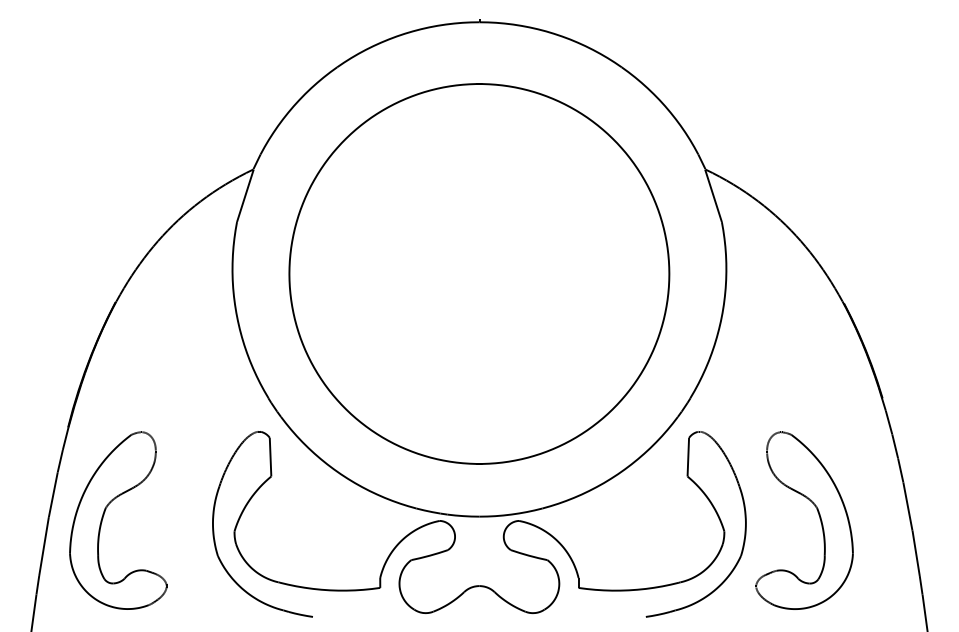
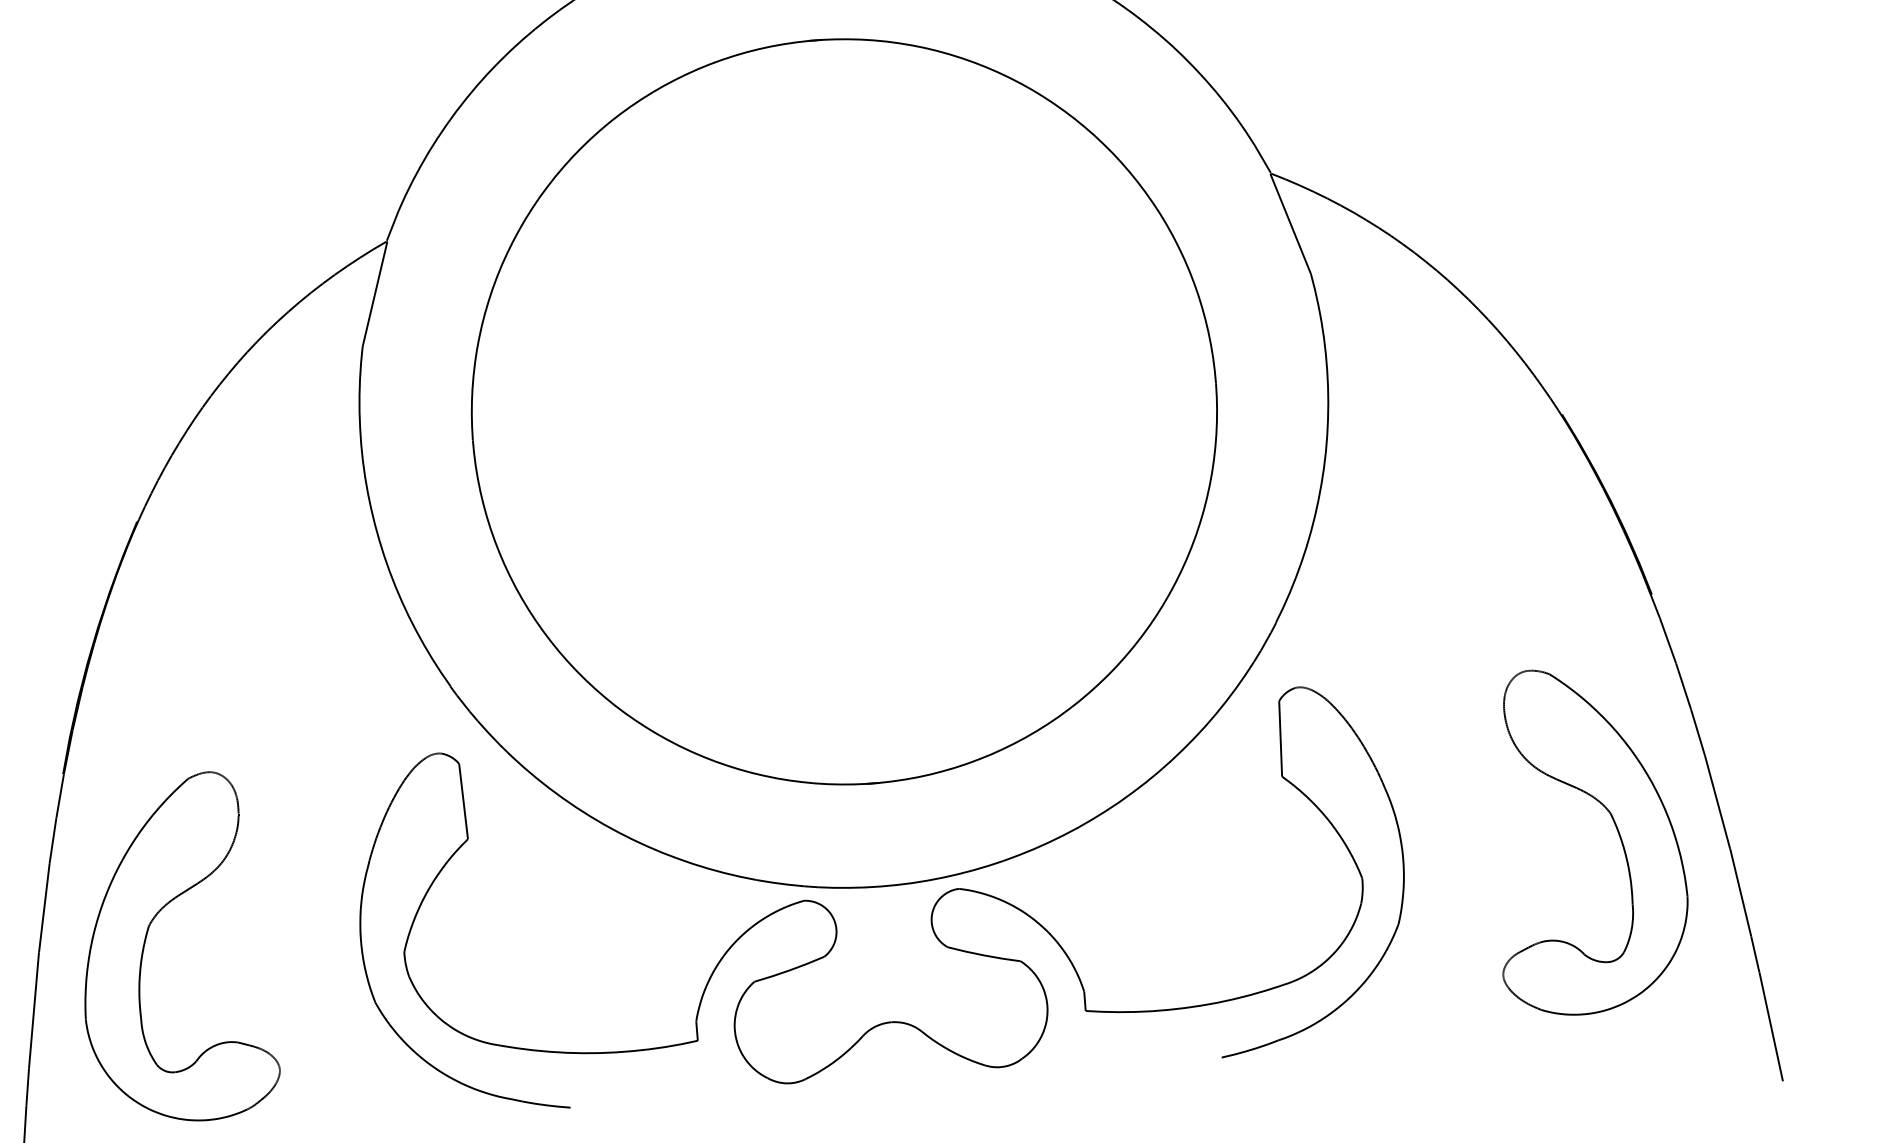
part: (818, 515) -> (1614, 827), moved

